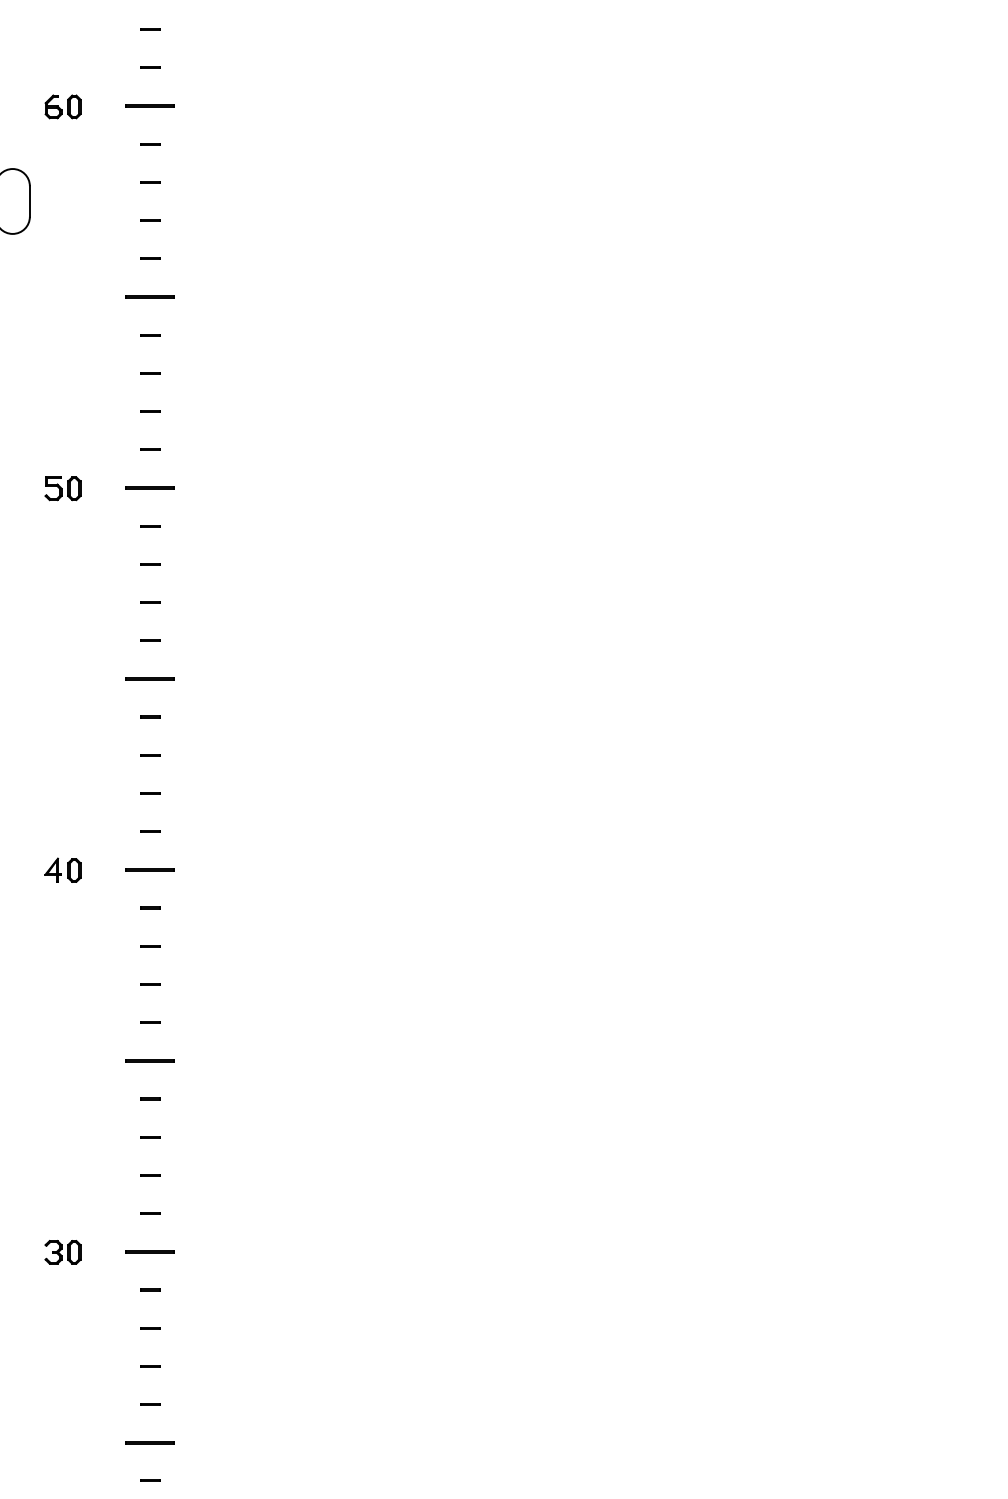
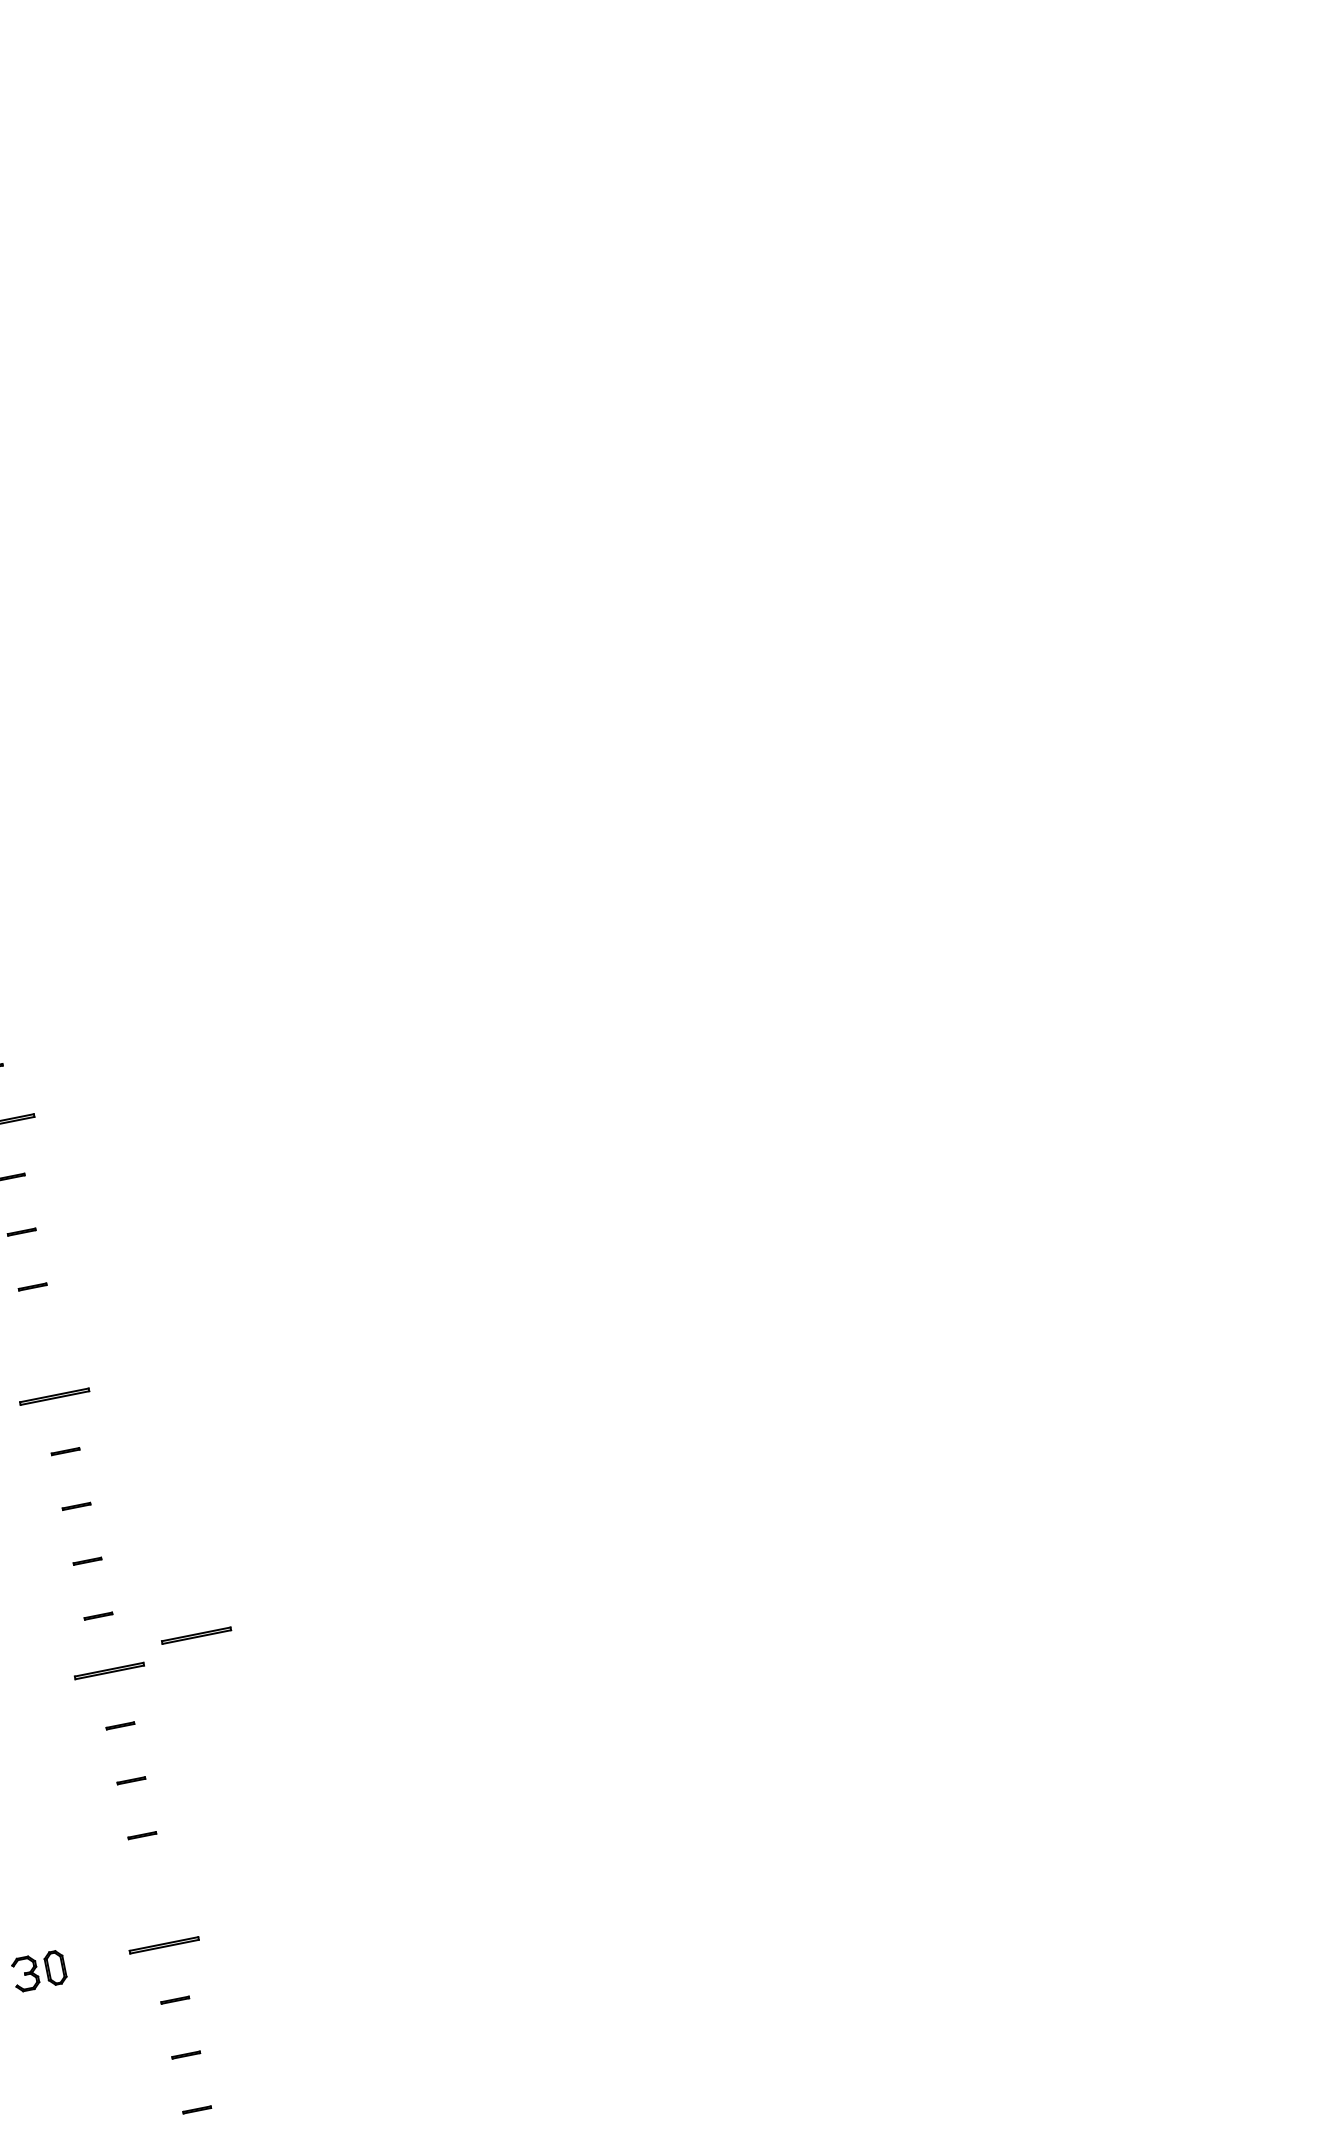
line: (150, 831) -> (44, 1341), removed
line: (212, 1048) -> (195, 1635), added
line: (150, 1213) -> (153, 1890), removed

